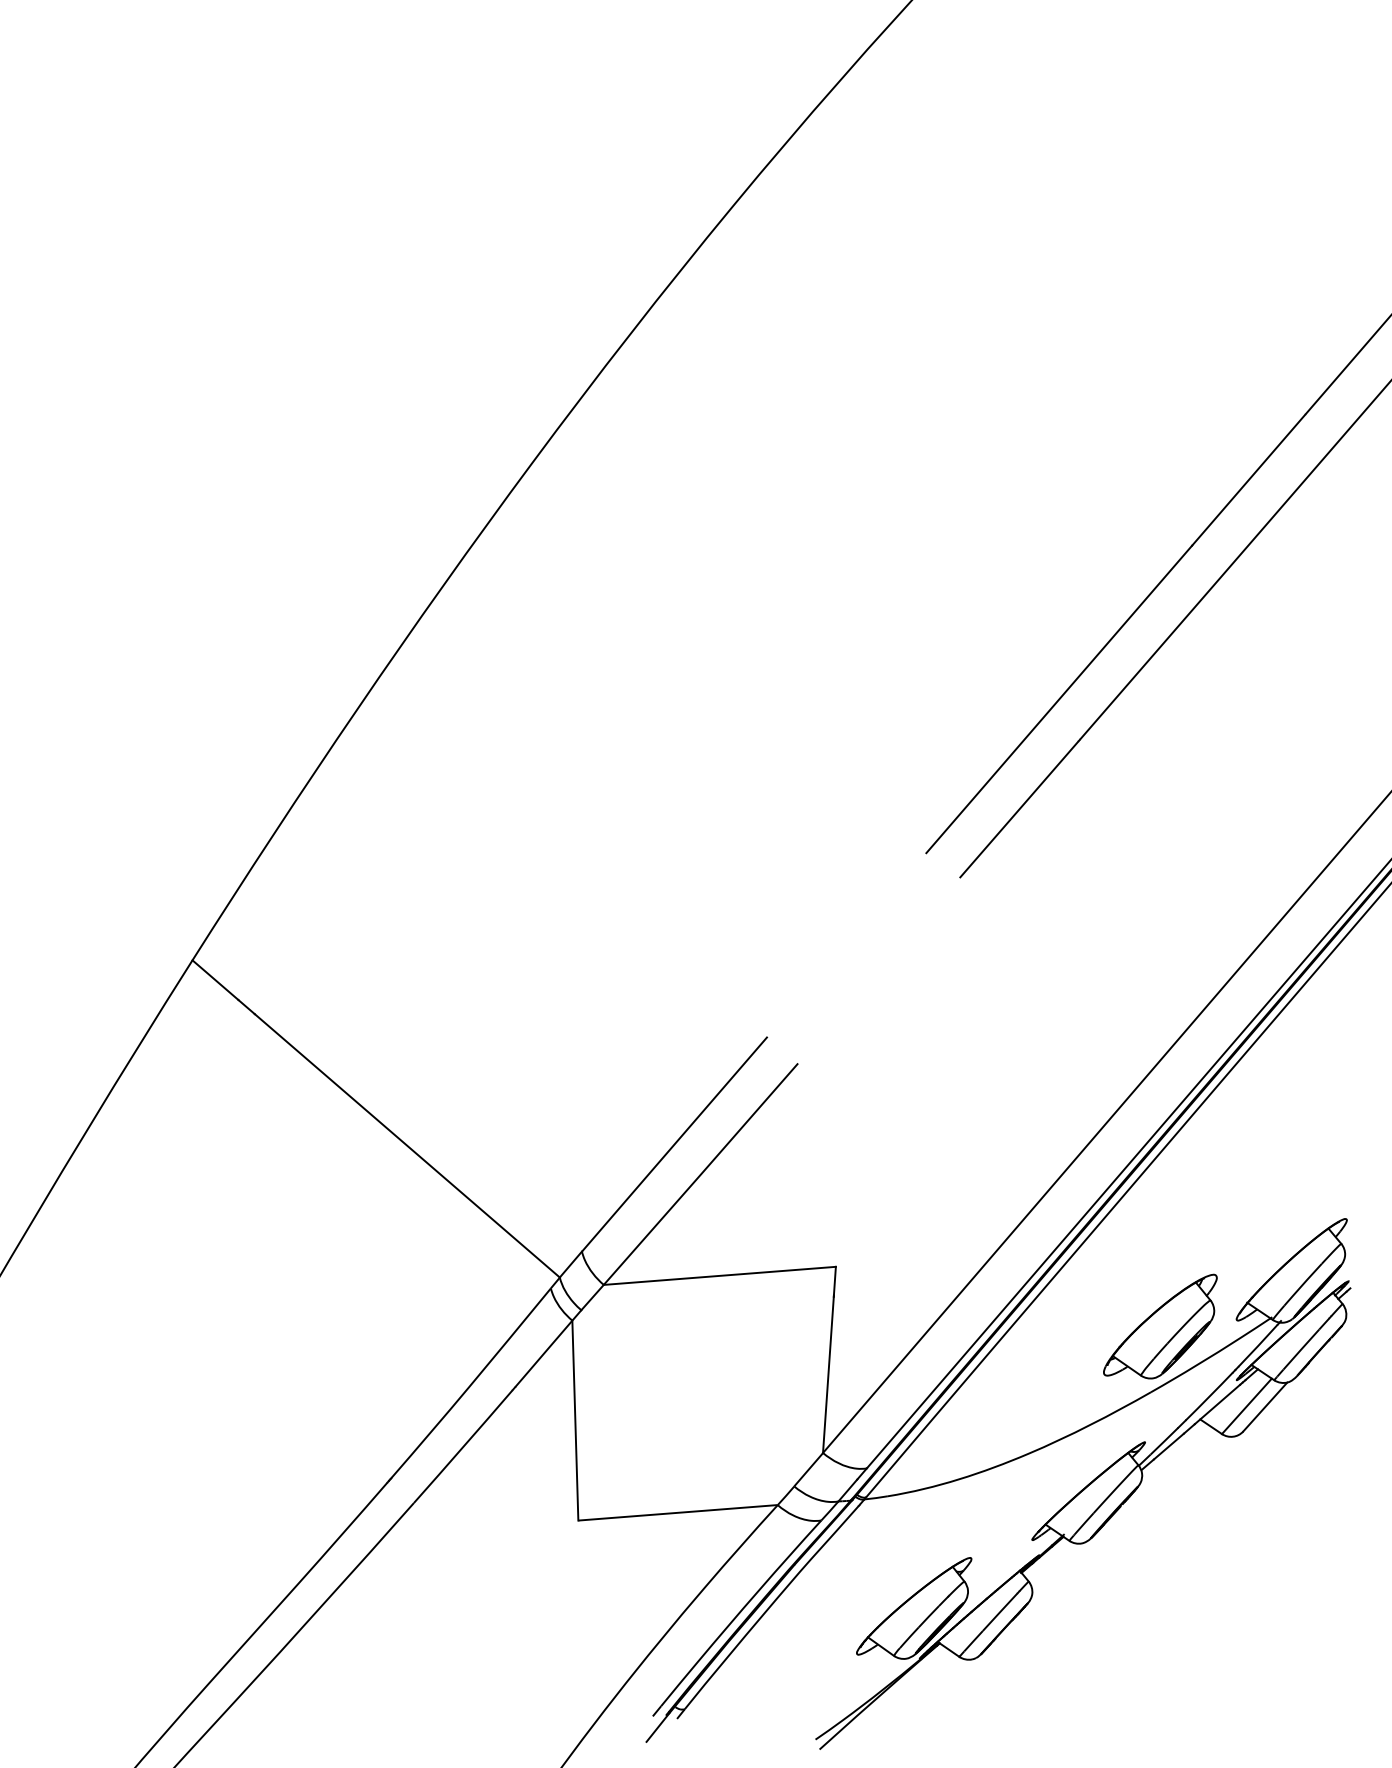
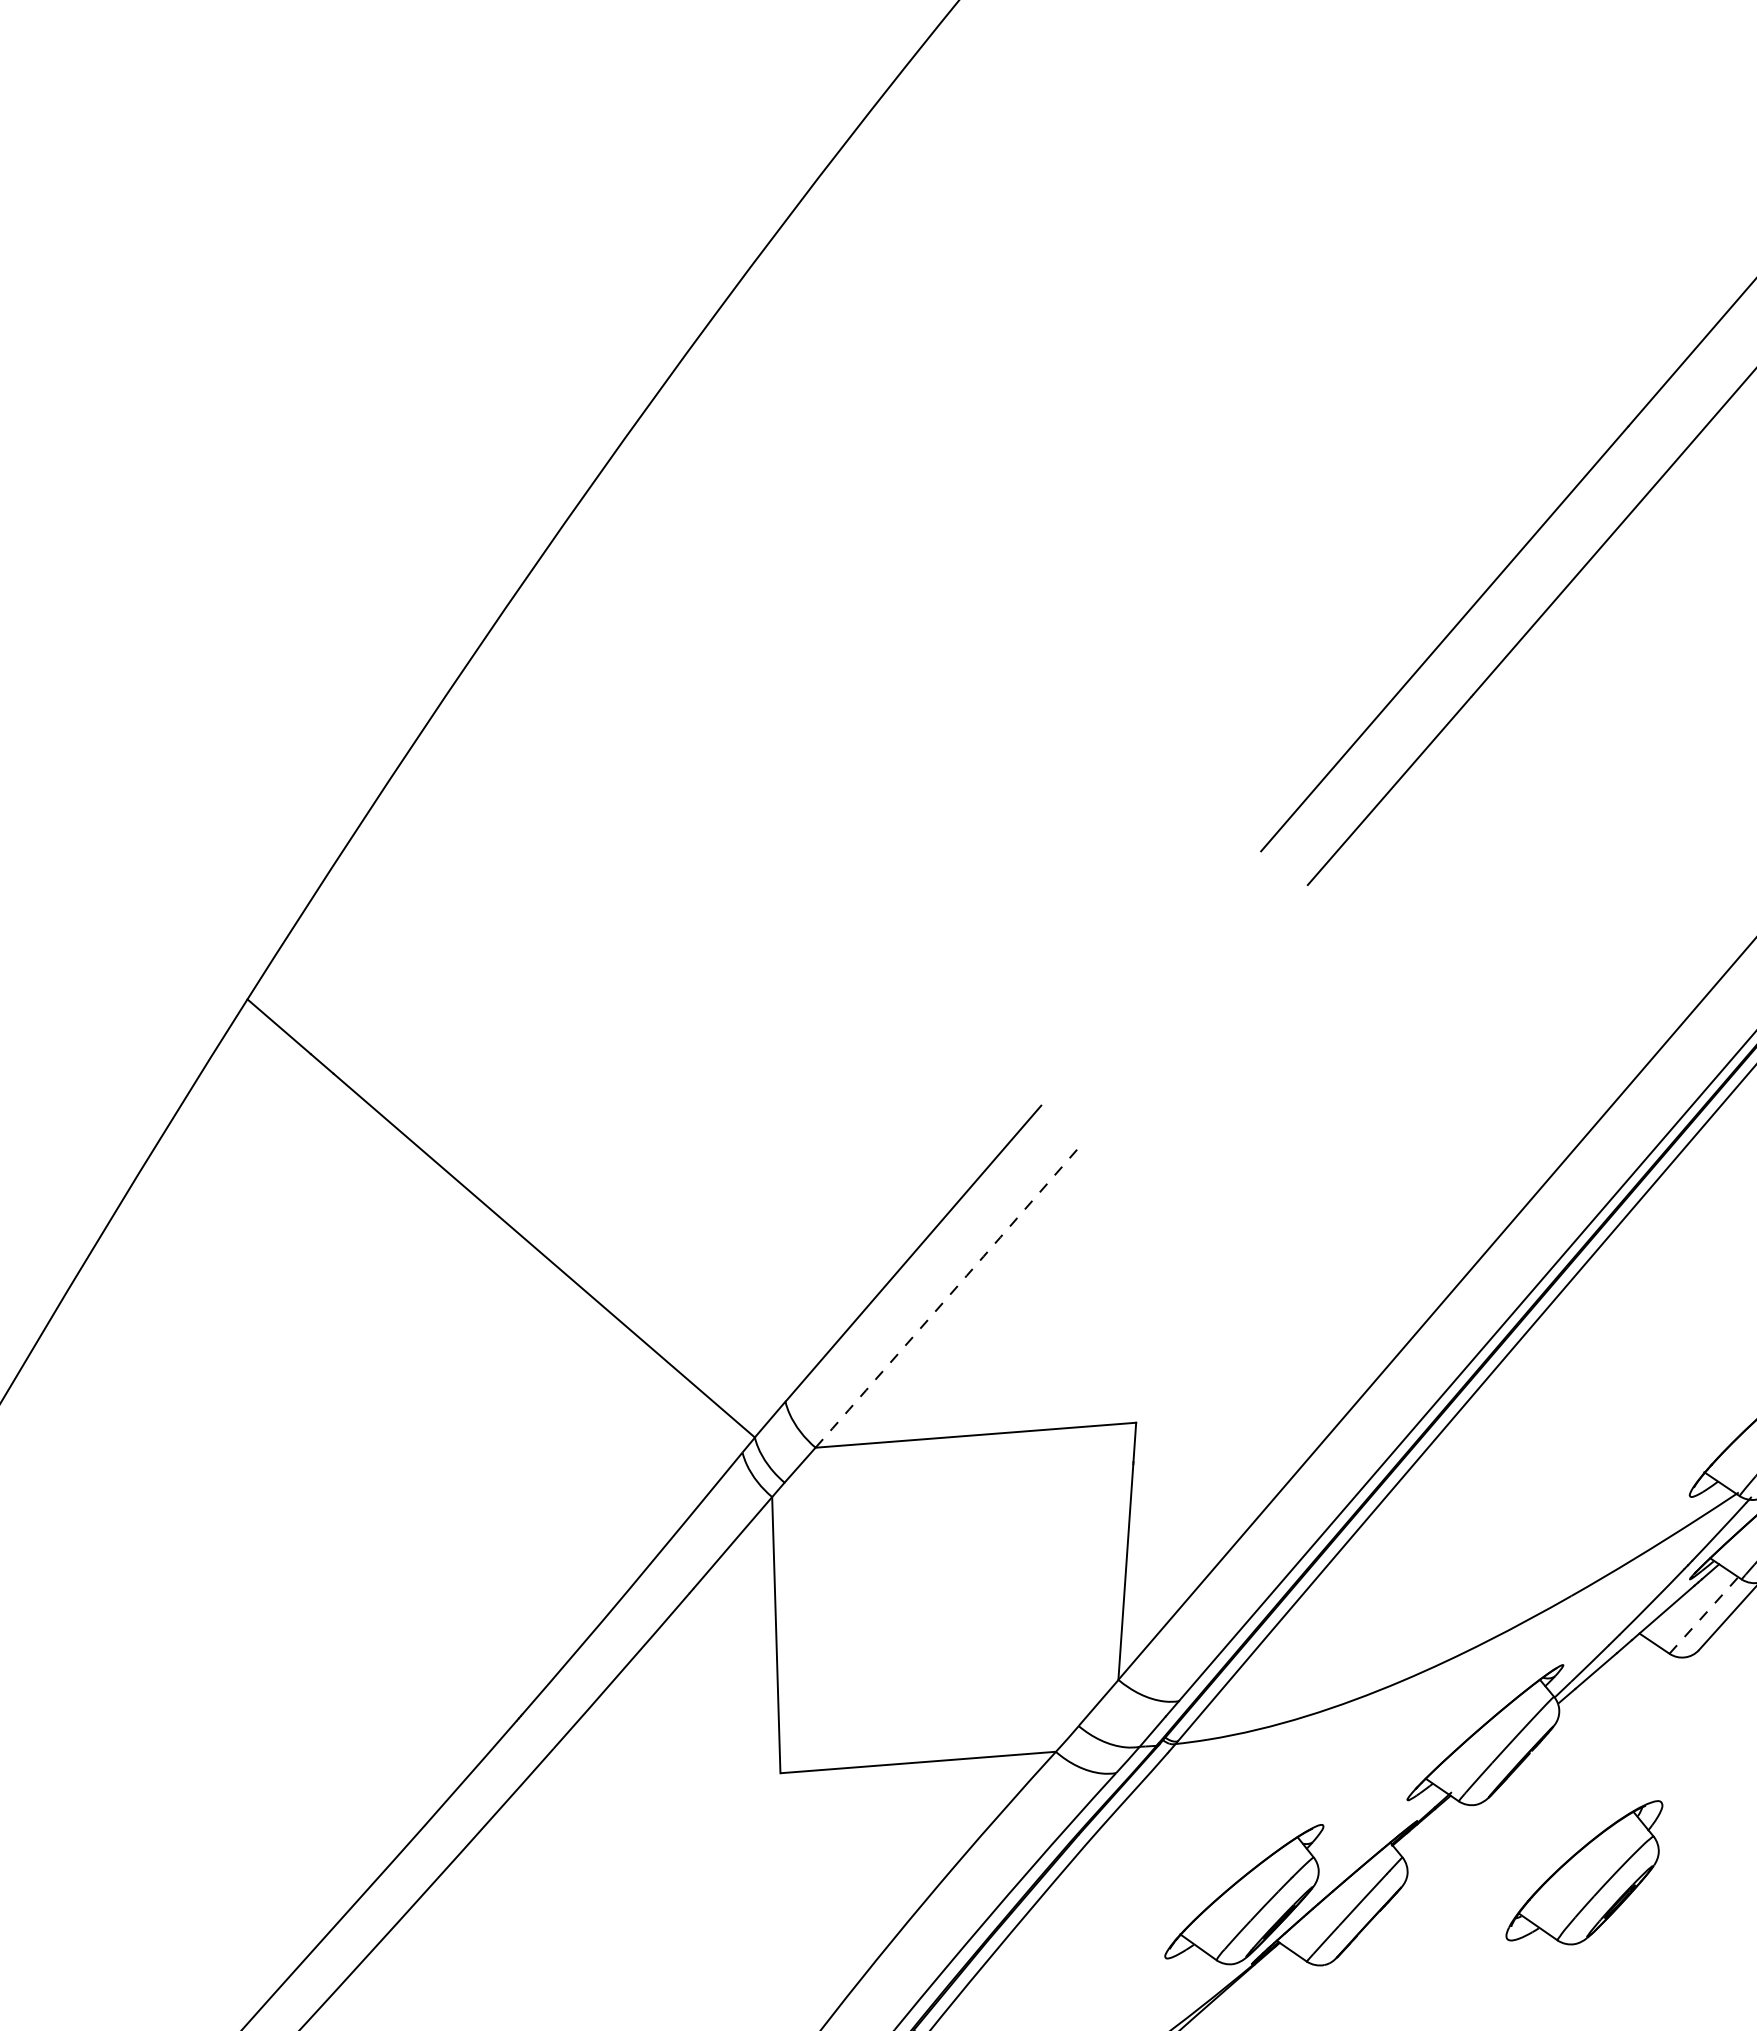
arc: (701, 1174) -> (950, 1295), solid -> dashed
part: (1160, 1326) -> (1584, 1872), moved
line: (1247, 1405) -> (1704, 1614), solid -> dashed

